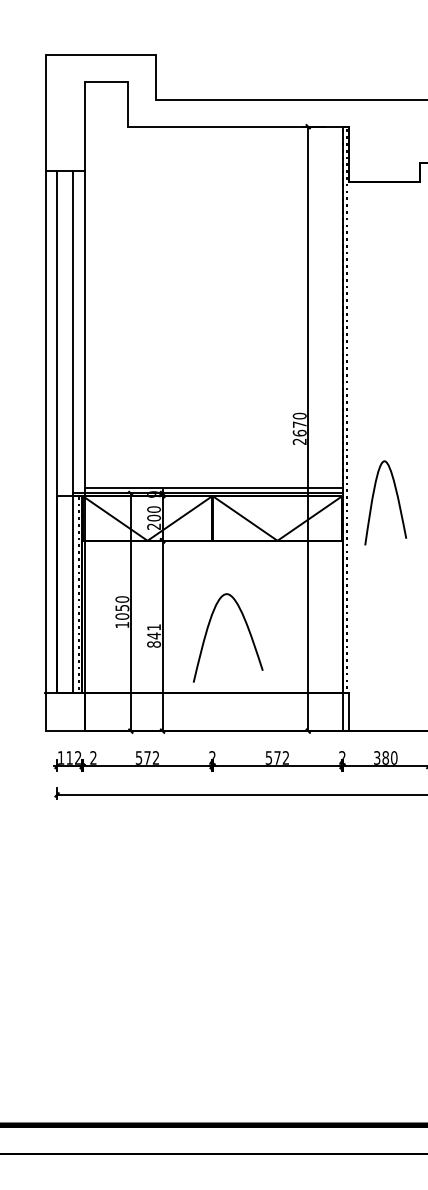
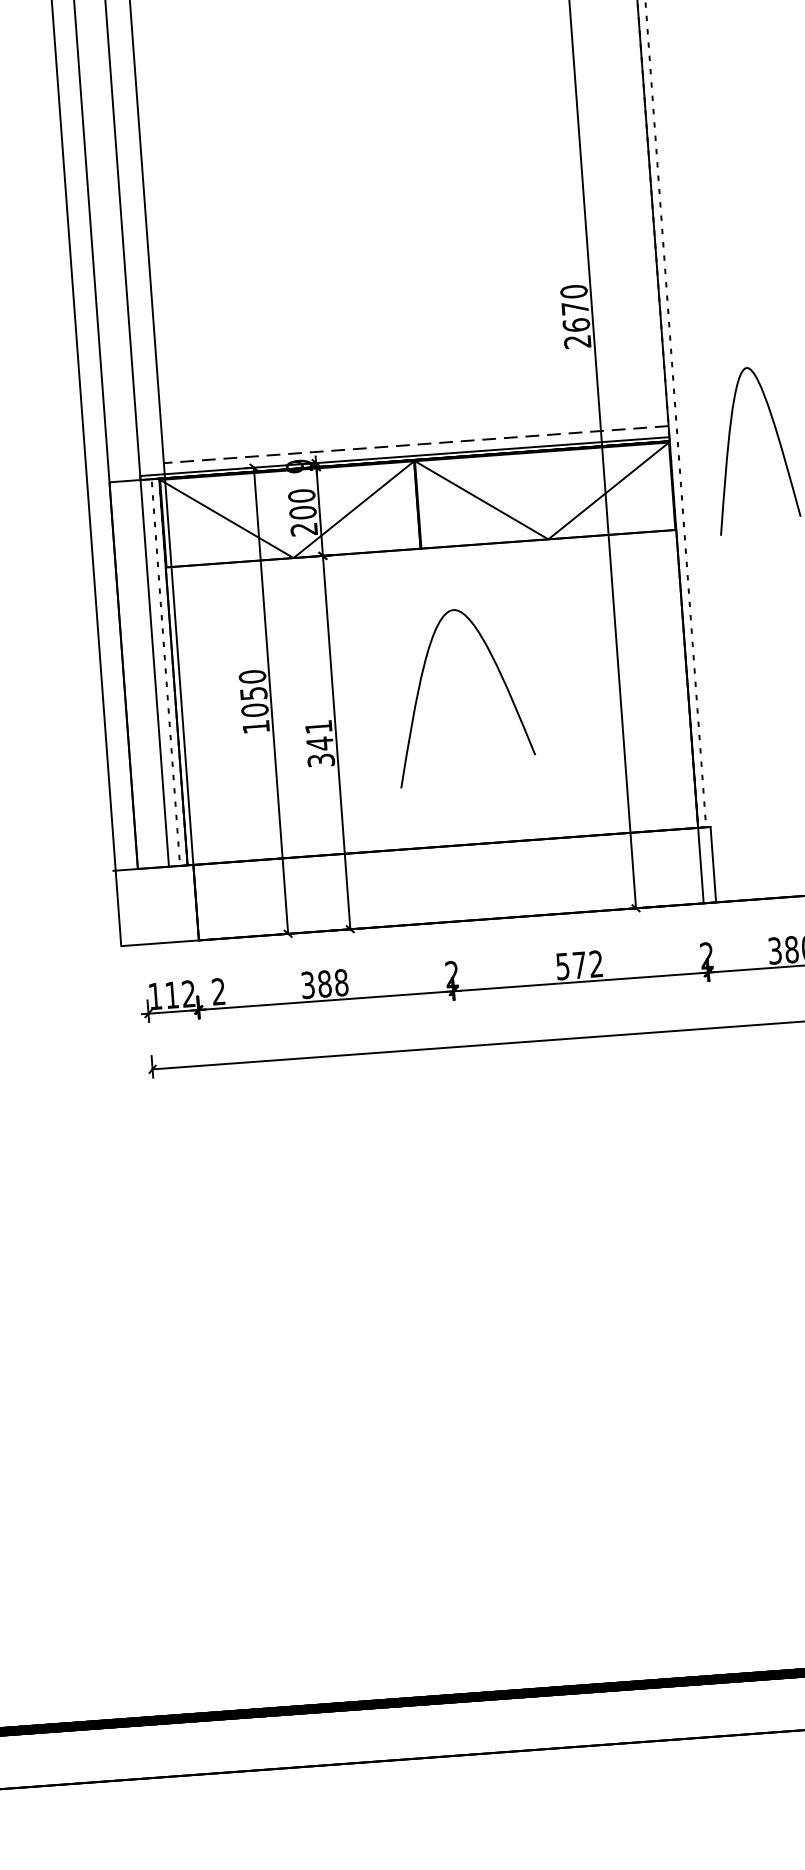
line: (214, 487) -> (417, 443), solid -> dashed
curve: (247, 629) -> (499, 676), moved
text: (153, 644) -> (320, 760), 841 -> 341
text: (147, 757) -> (324, 983), 572 -> 388

